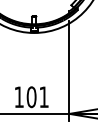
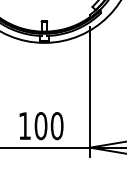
text: (43, 97) -> (56, 126), 101 -> 100

